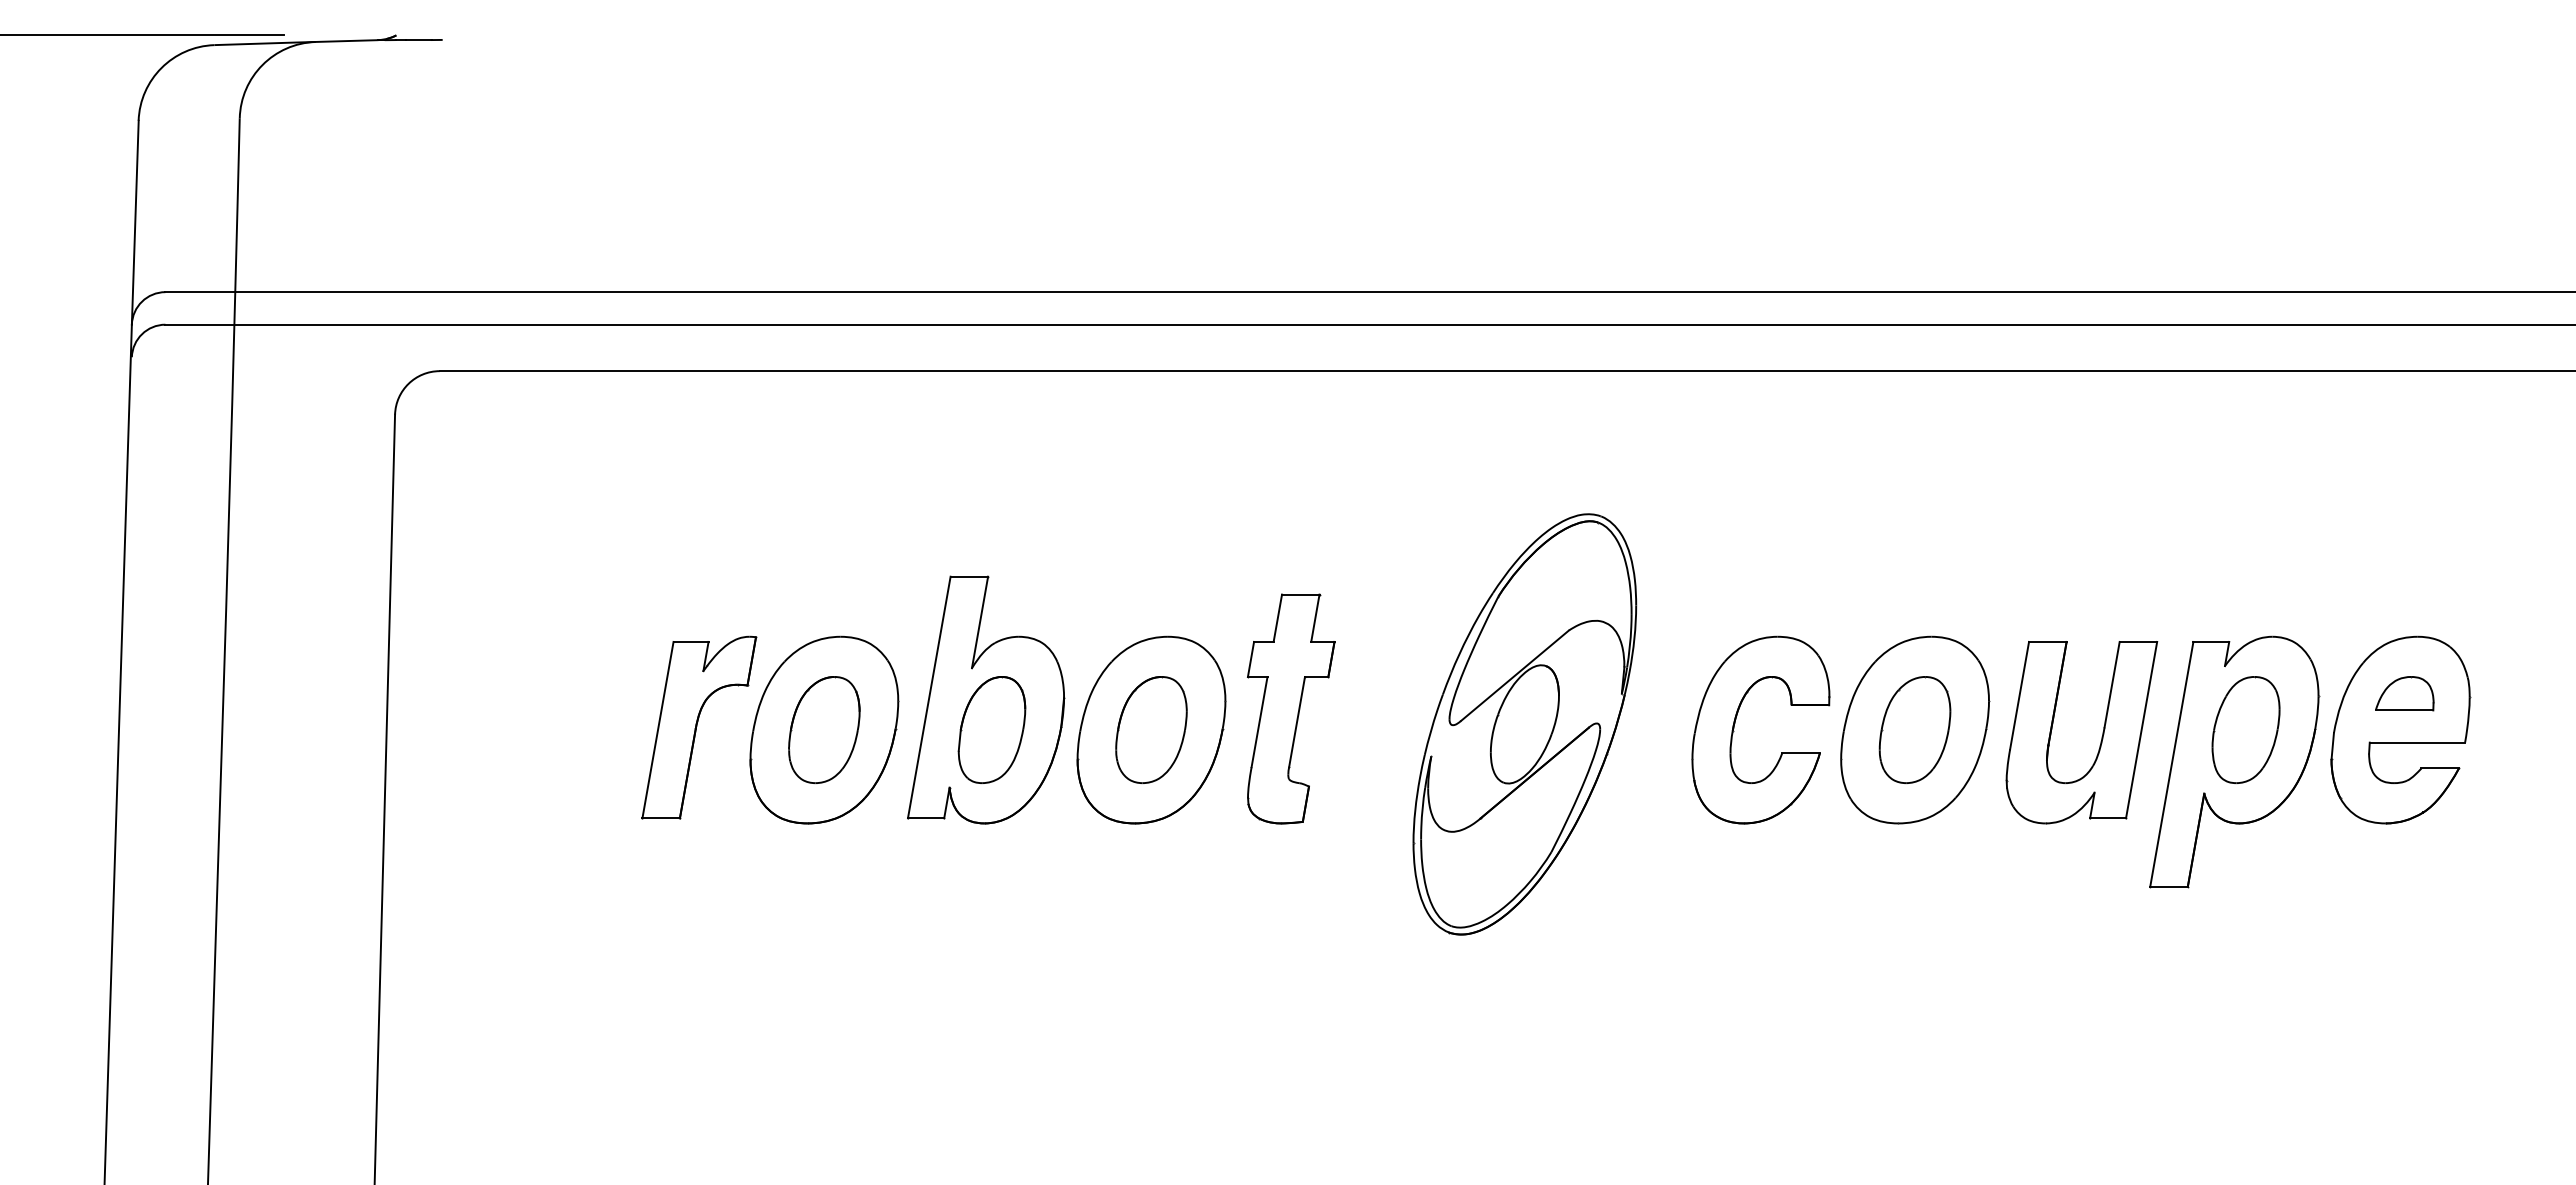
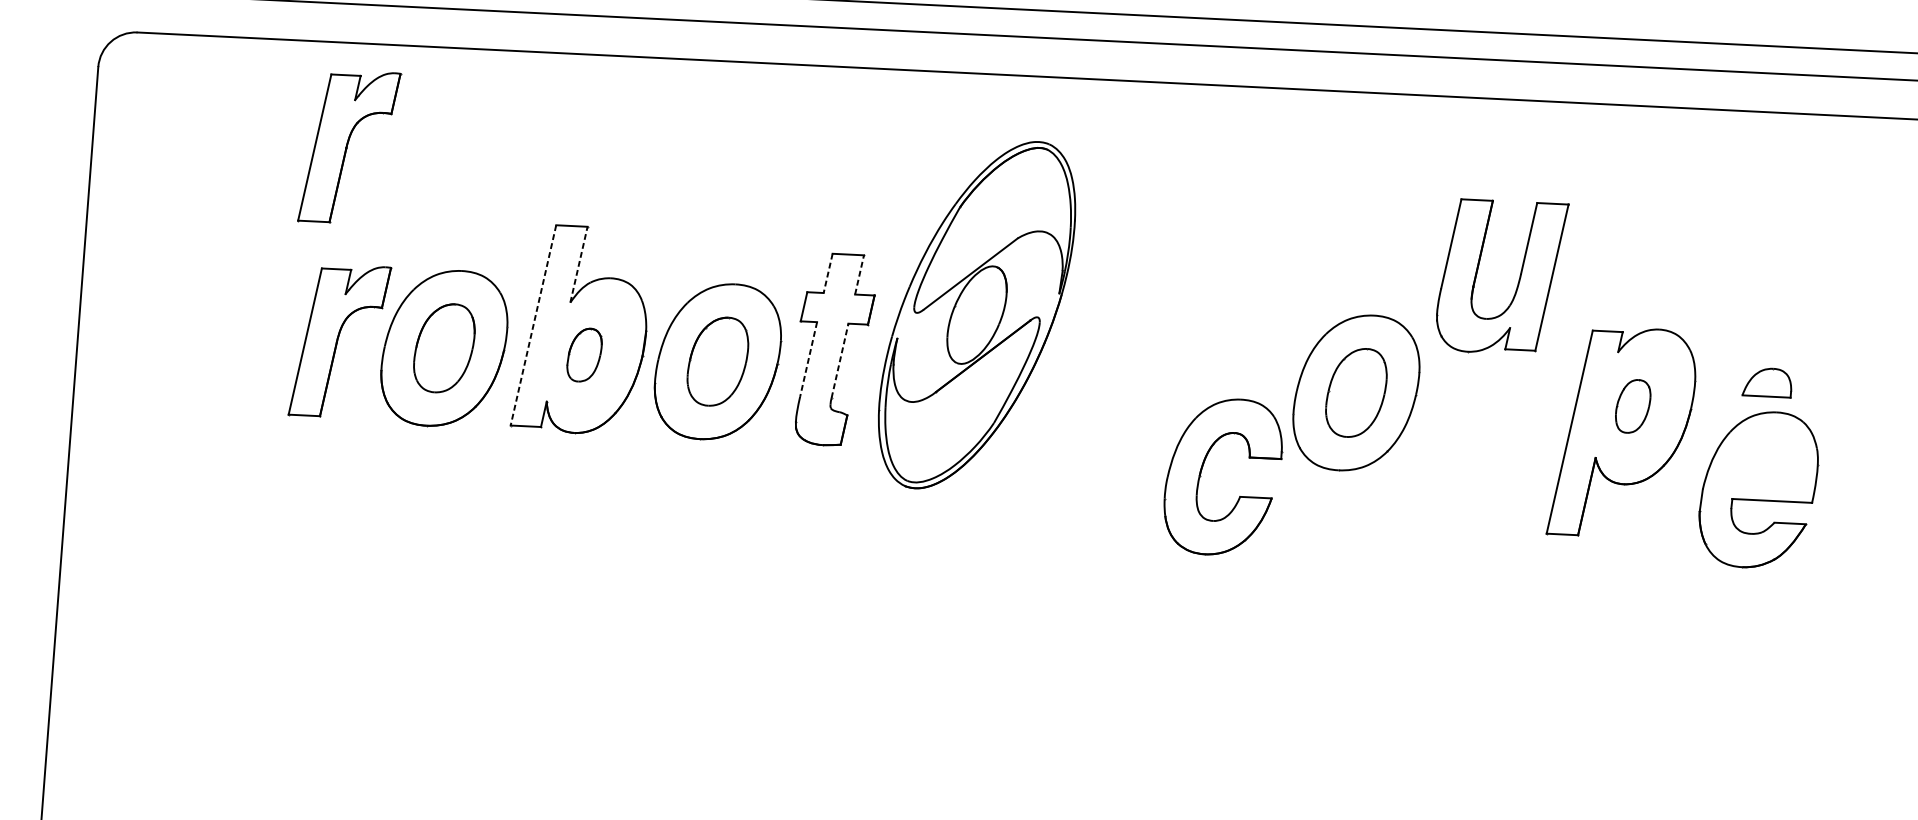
part: (699, 495) -> (349, 147), added
line: (1315, 617) -> (859, 274), solid -> dashed
line: (1277, 618) -> (827, 273), solid -> dashed
line: (980, 621) -> (579, 263), solid -> dashed
line: (929, 697) -> (533, 325), solid -> dashed
line: (1297, 721) -> (840, 360), solid -> dashed
line: (1259, 722) -> (808, 359), solid -> dashed
part: (1735, 723) -> (1202, 470), moved
part: (1524, 724) -> (976, 315), moved
part: (991, 729) -> (584, 354), size x0.6
part: (2245, 729) -> (1632, 405), size x0.6
part: (2400, 729) -> (1758, 489), moved
part: (2101, 736) -> (1518, 281), moved

